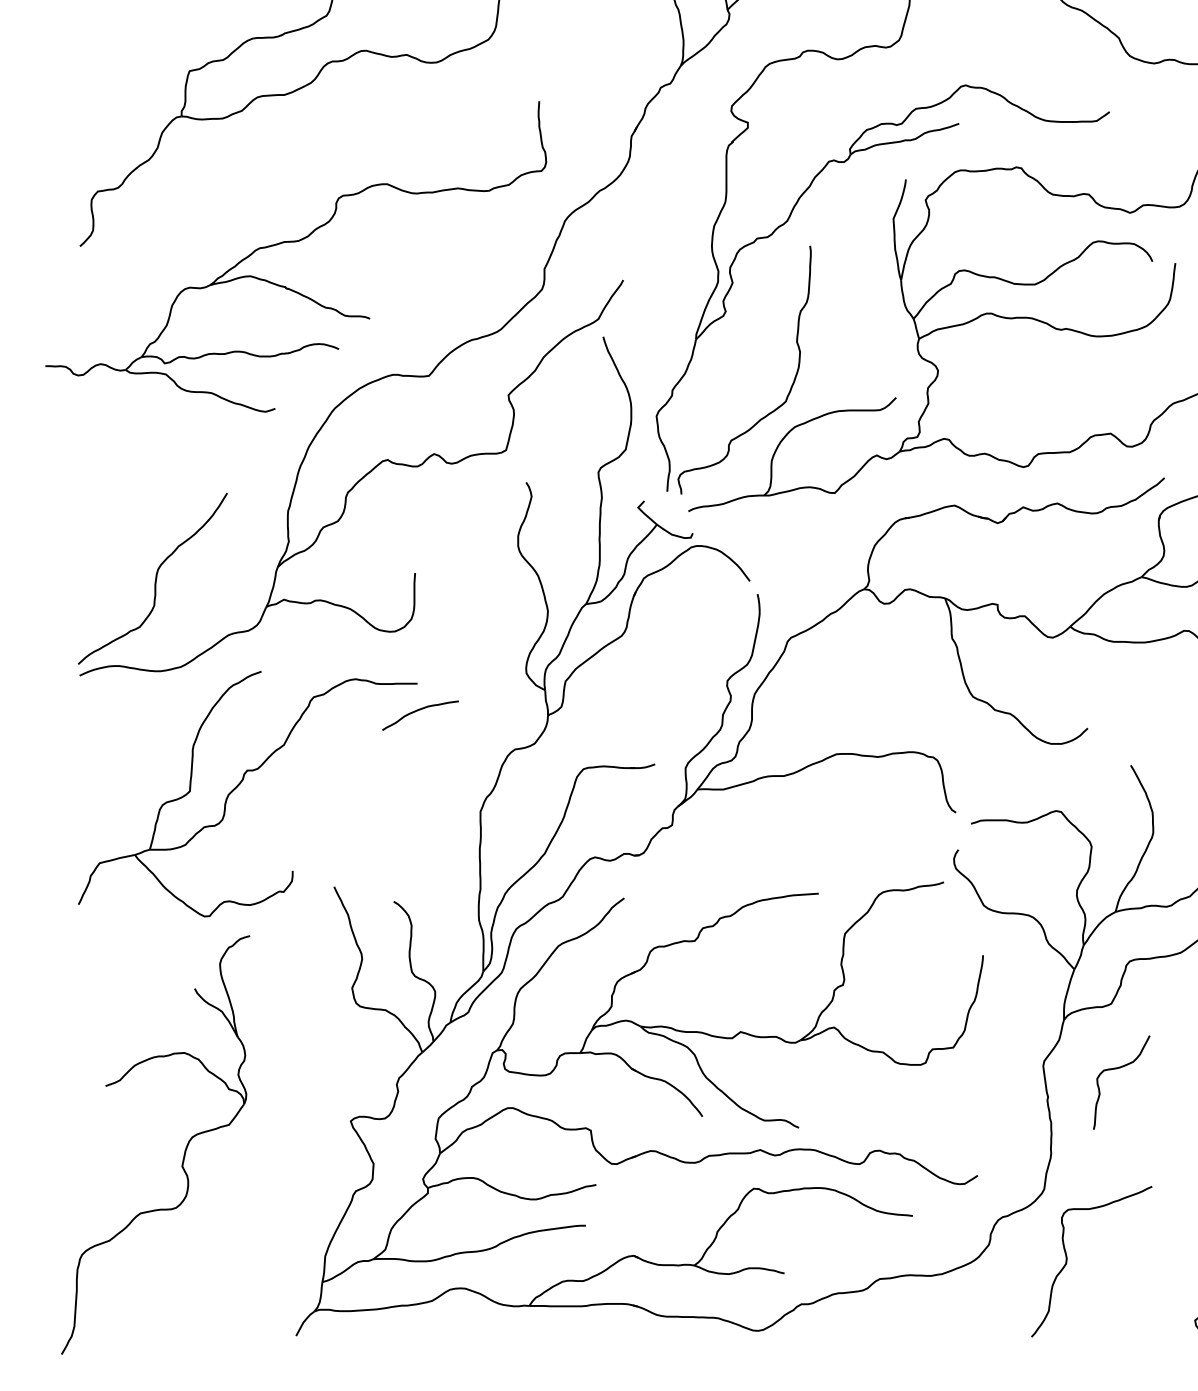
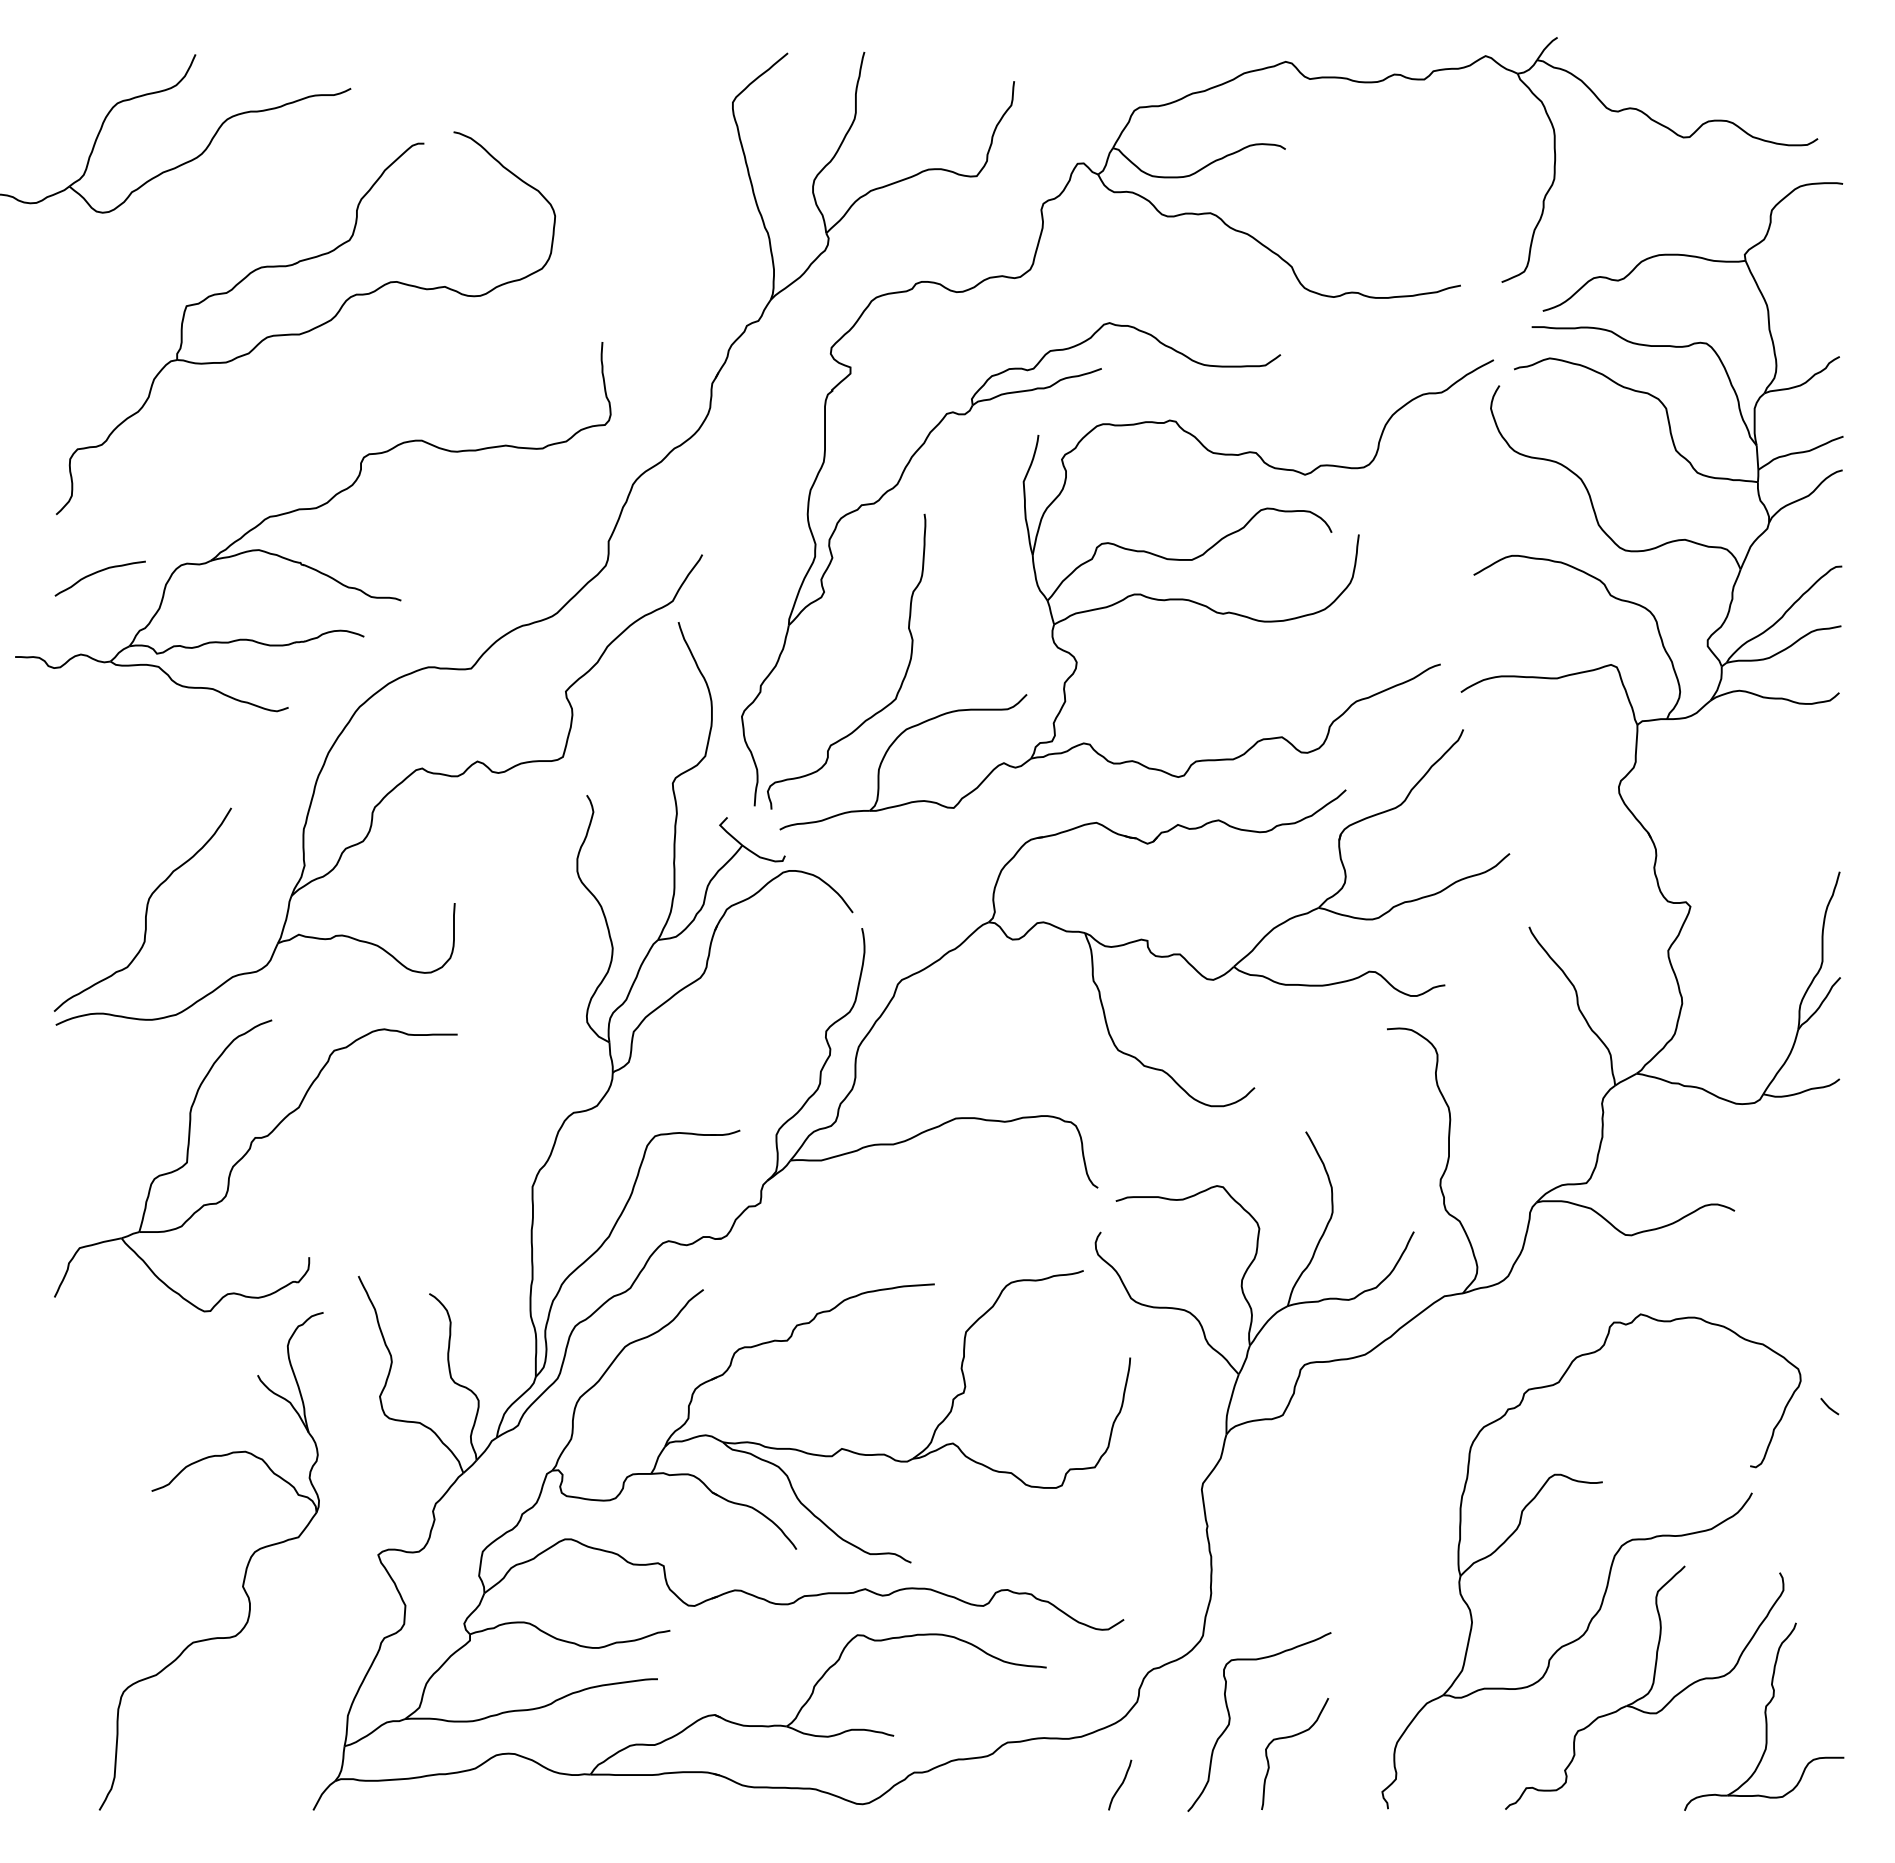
curve: (417, 711) -> (96, 573), moved
curve: (1119, 1068) -> (1292, 1737), moved
part: (184, 1151) -> (245, 1568), moved
curve: (974, 1314) -> (1120, 1784), added

